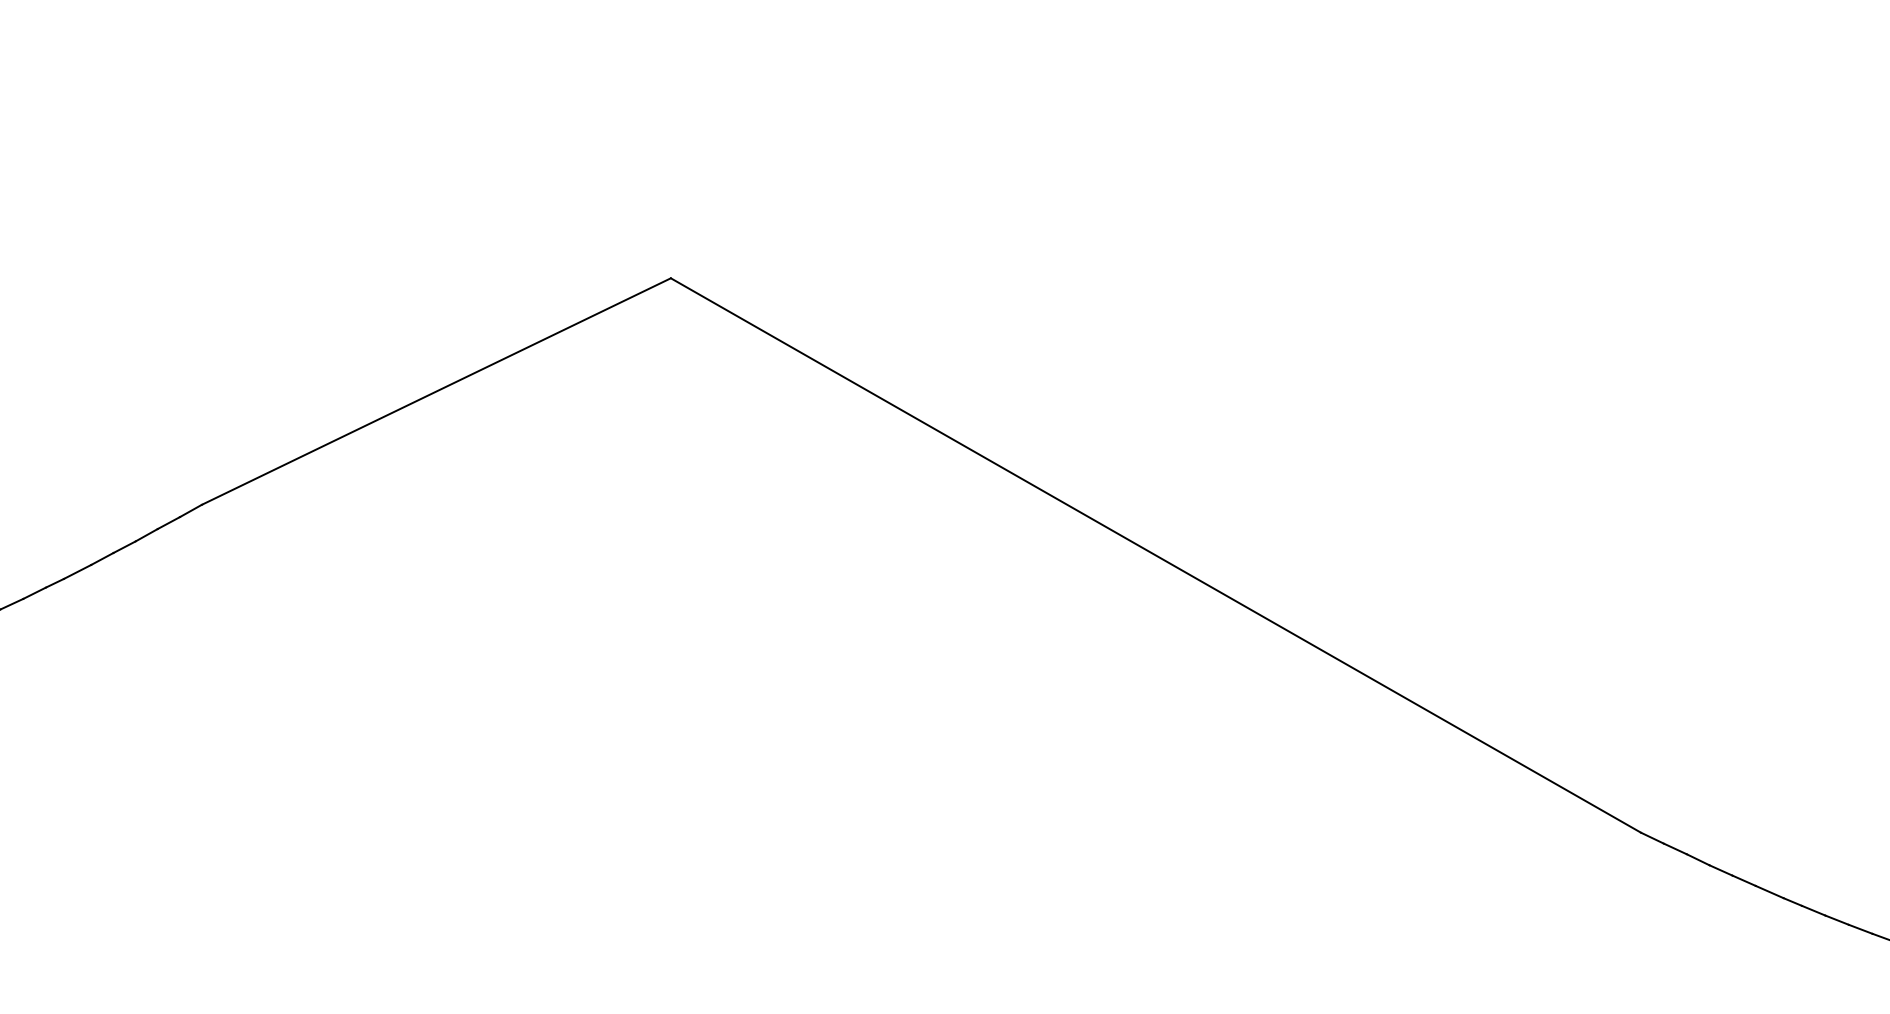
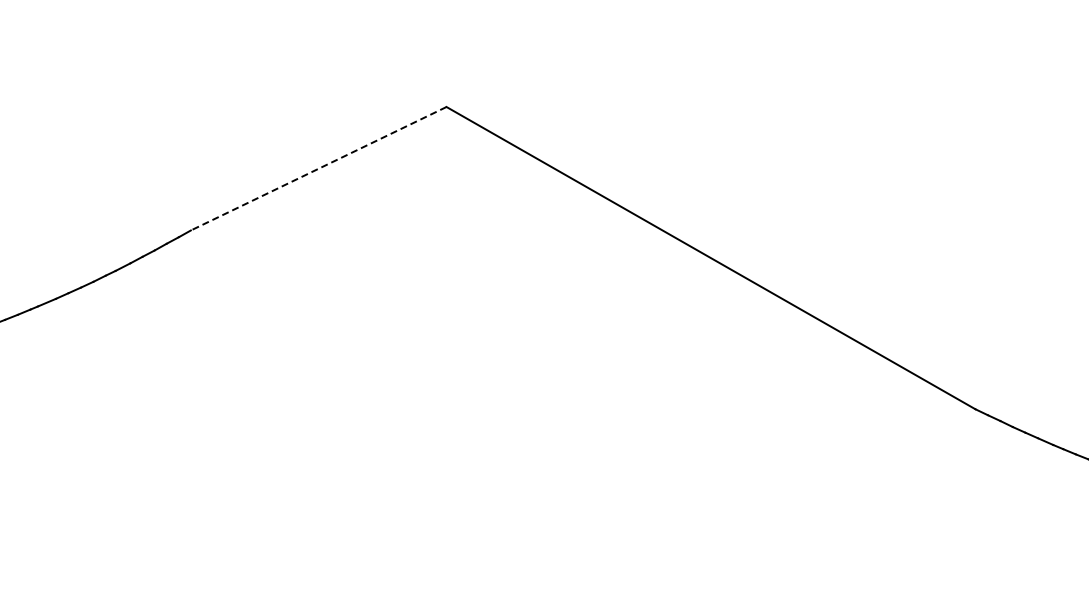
line: (436, 391) -> (318, 168), solid -> dashed

